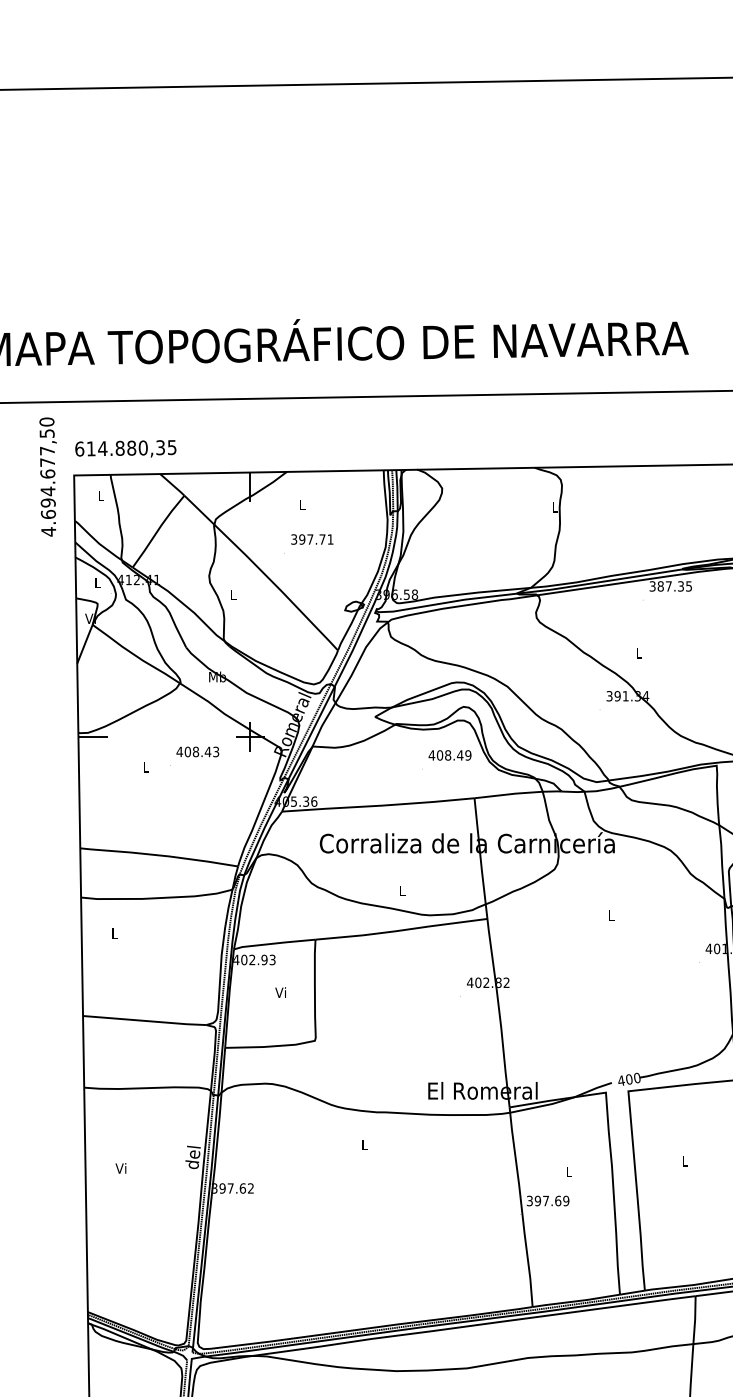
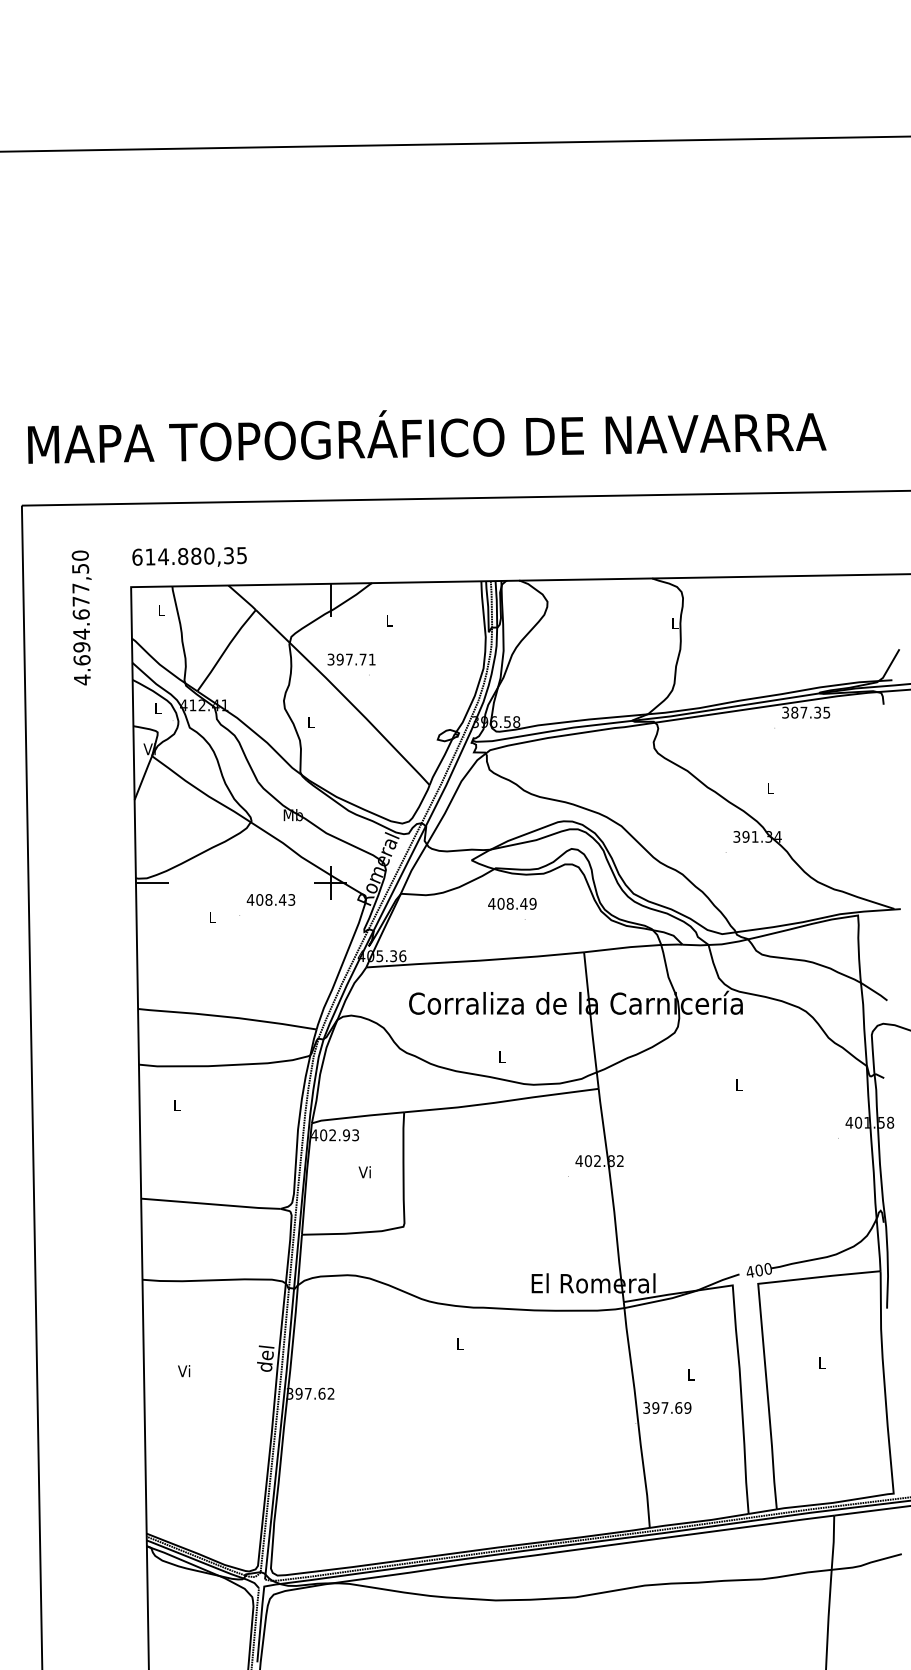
text: (47, 476) -> (81, 617), moved
text: (312, 539) -> (351, 659), moved
text: (450, 755) -> (512, 903), moved

